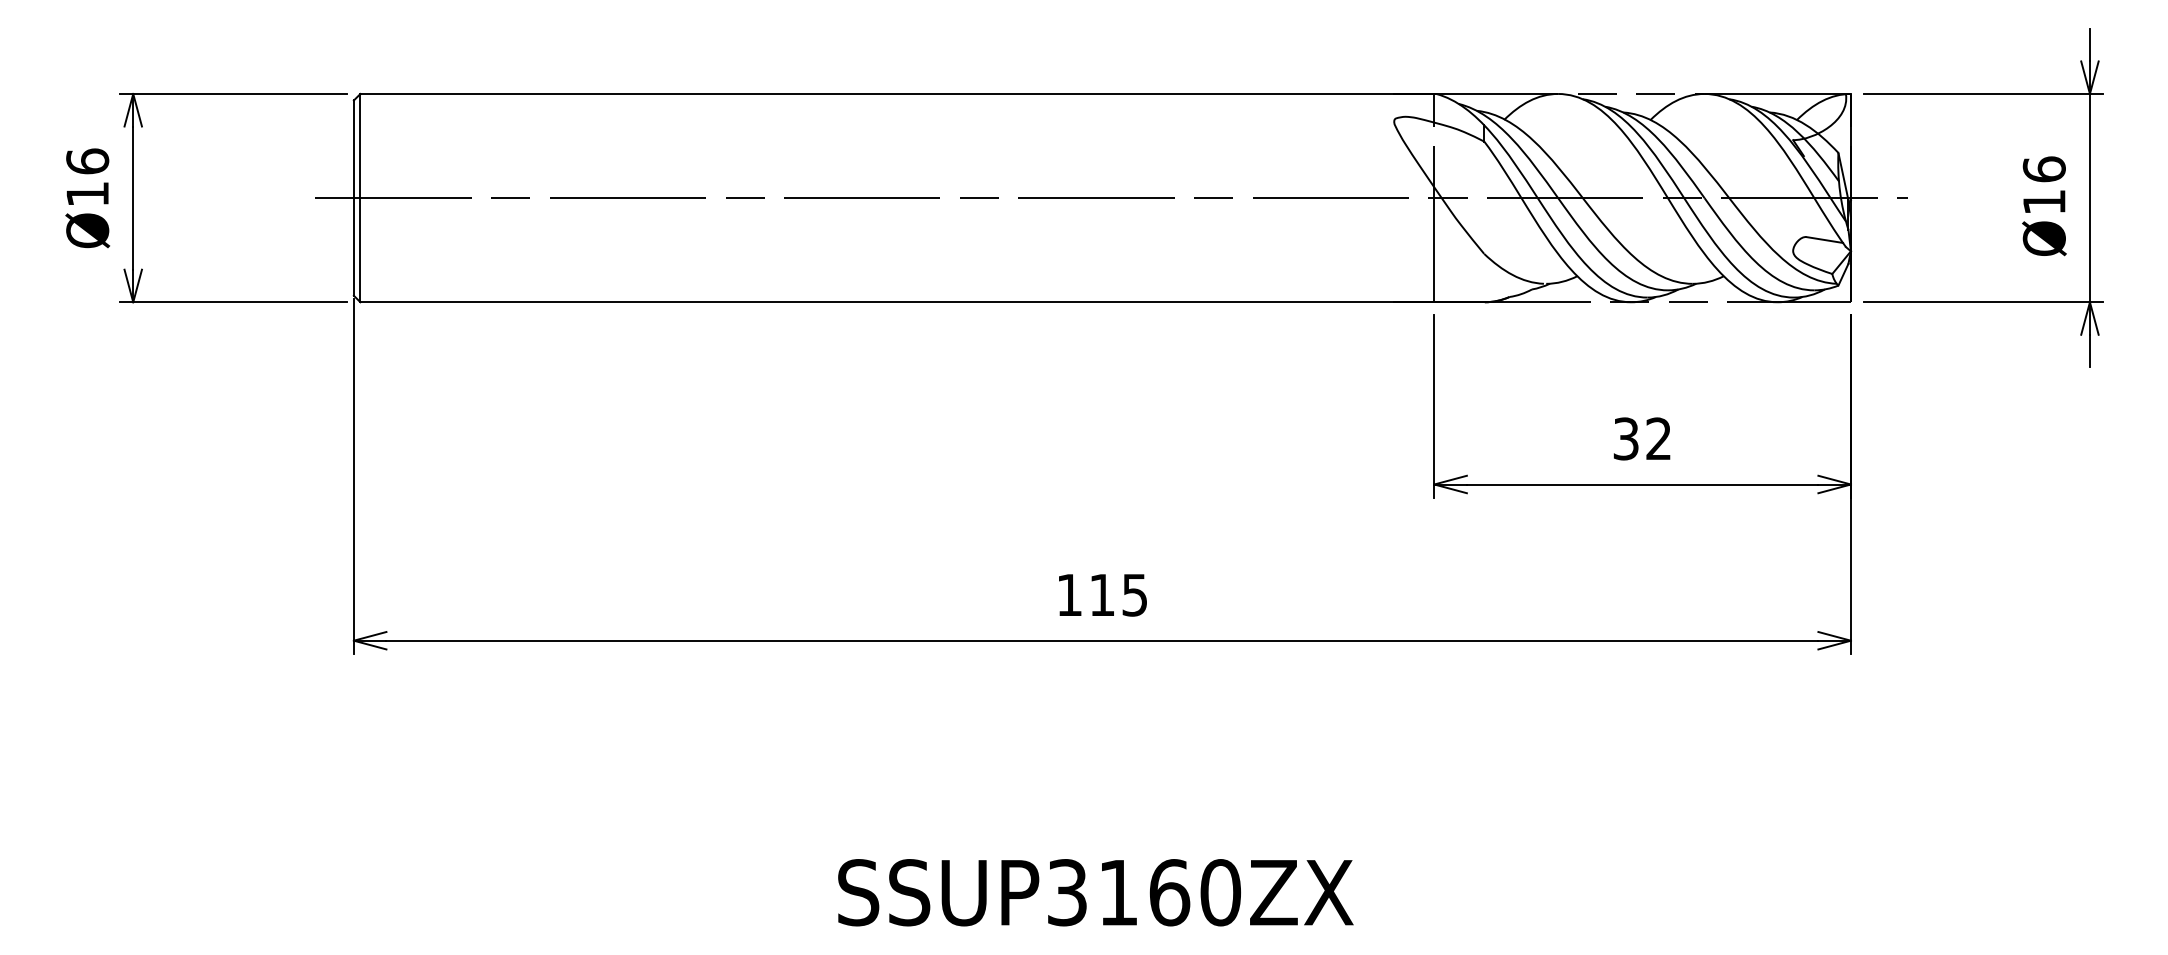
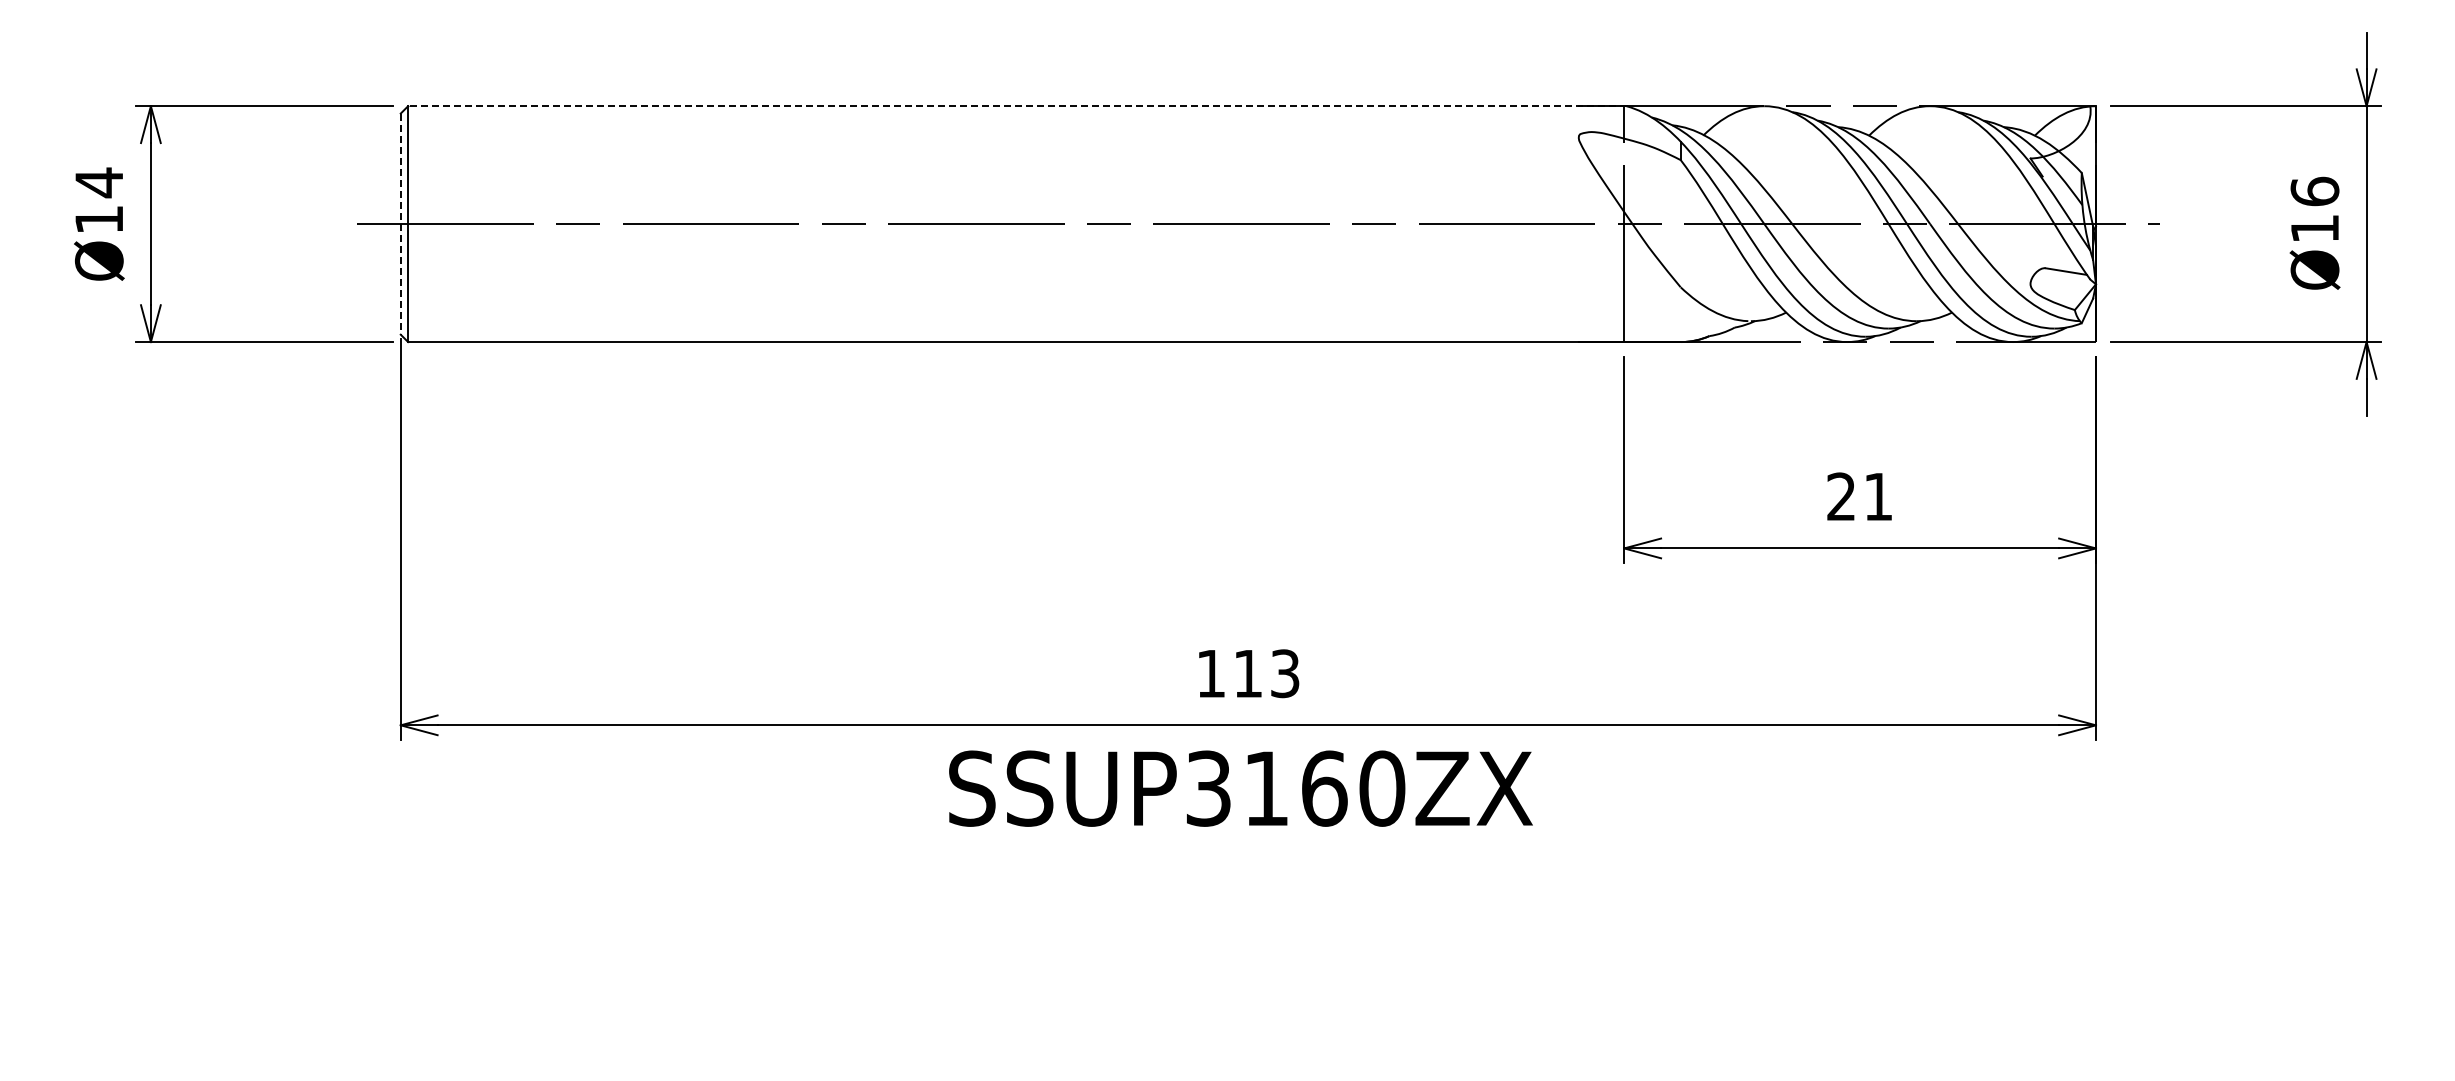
line: (897, 94) -> (1016, 106), solid -> dashed
text: (86, 161) -> (98, 182), Ø16 -> Ø14
line: (353, 198) -> (400, 224), solid -> dashed
text: (1642, 438) -> (1859, 496), 32 -> 21
text: (1135, 594) -> (1285, 673), 115 -> 113
text: (1095, 892) -> (1240, 788), moved

